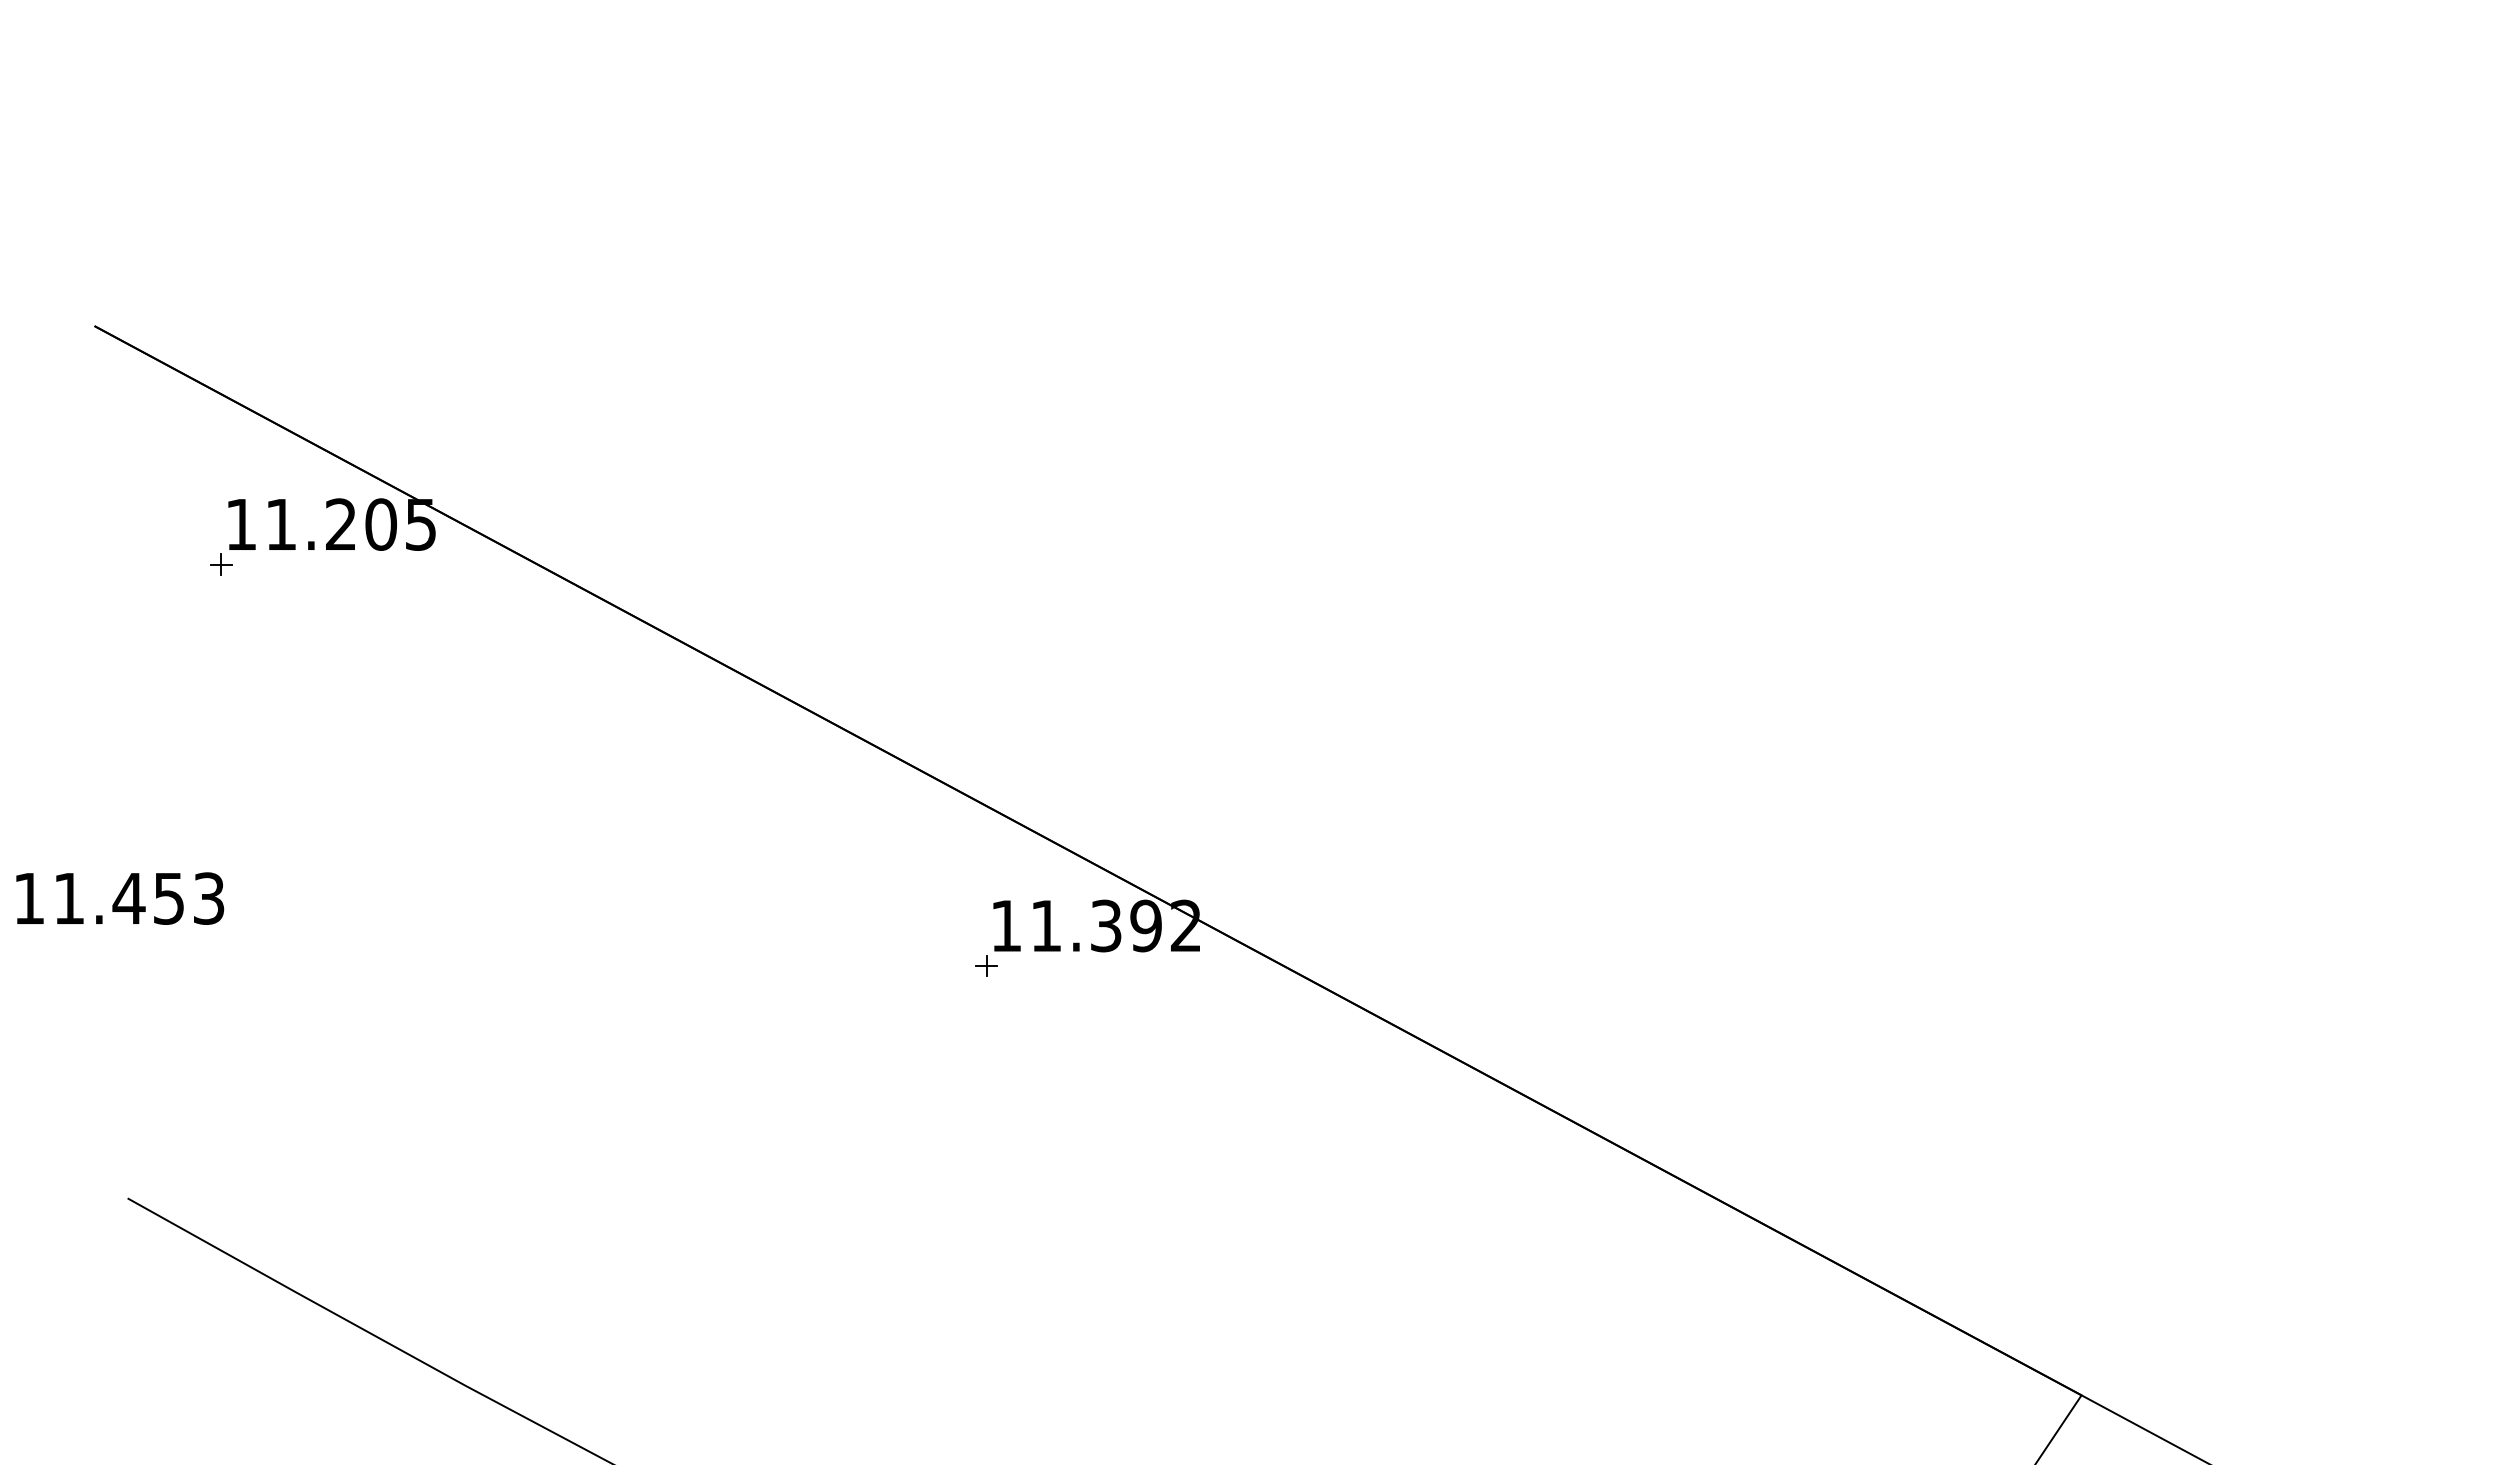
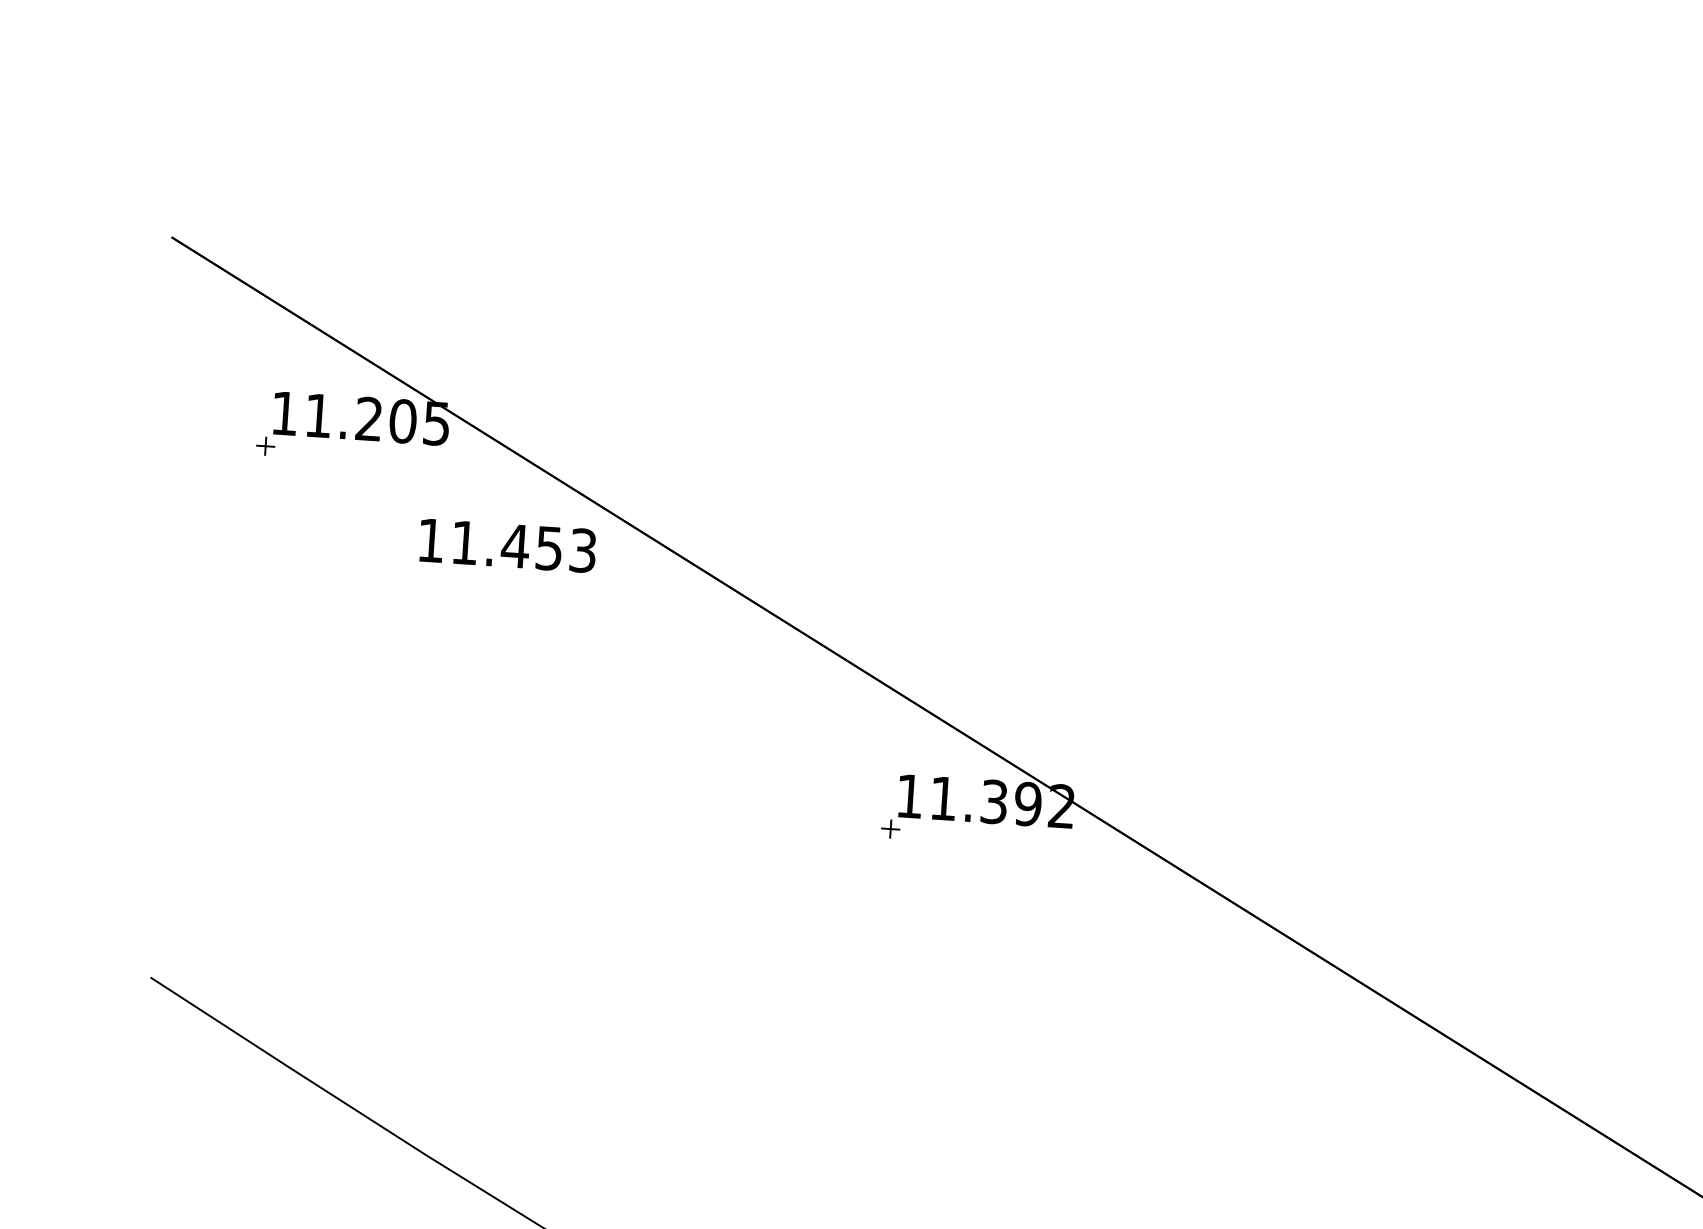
text: (120, 898) -> (508, 545), moved

